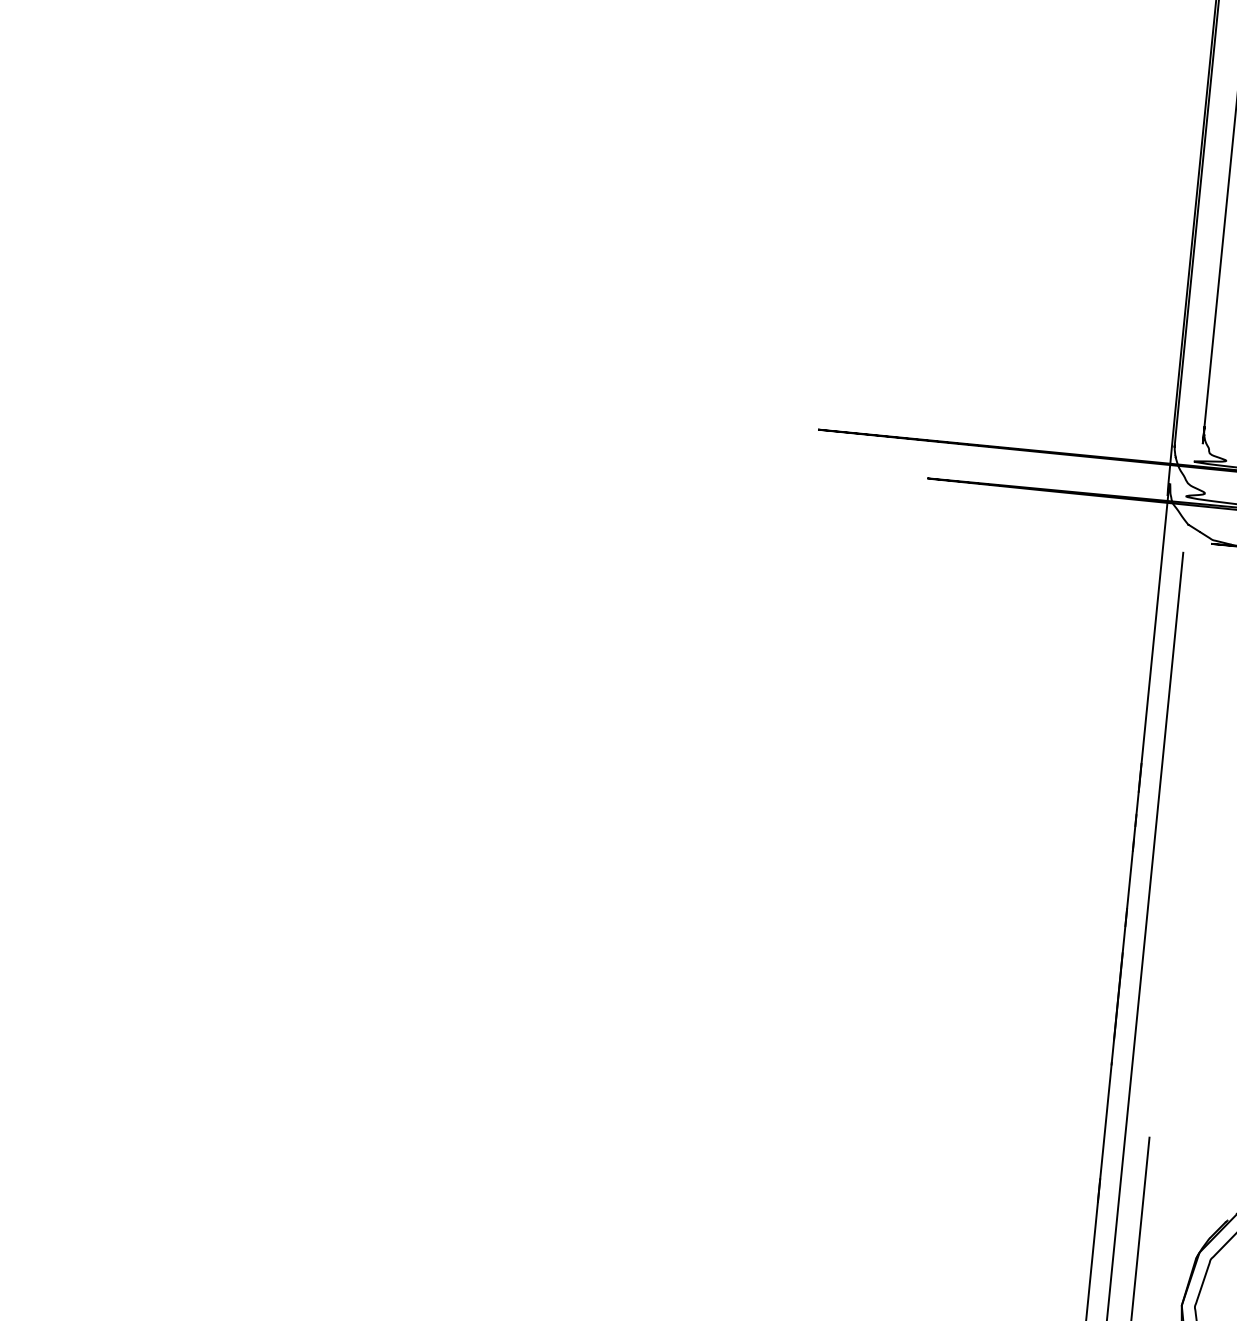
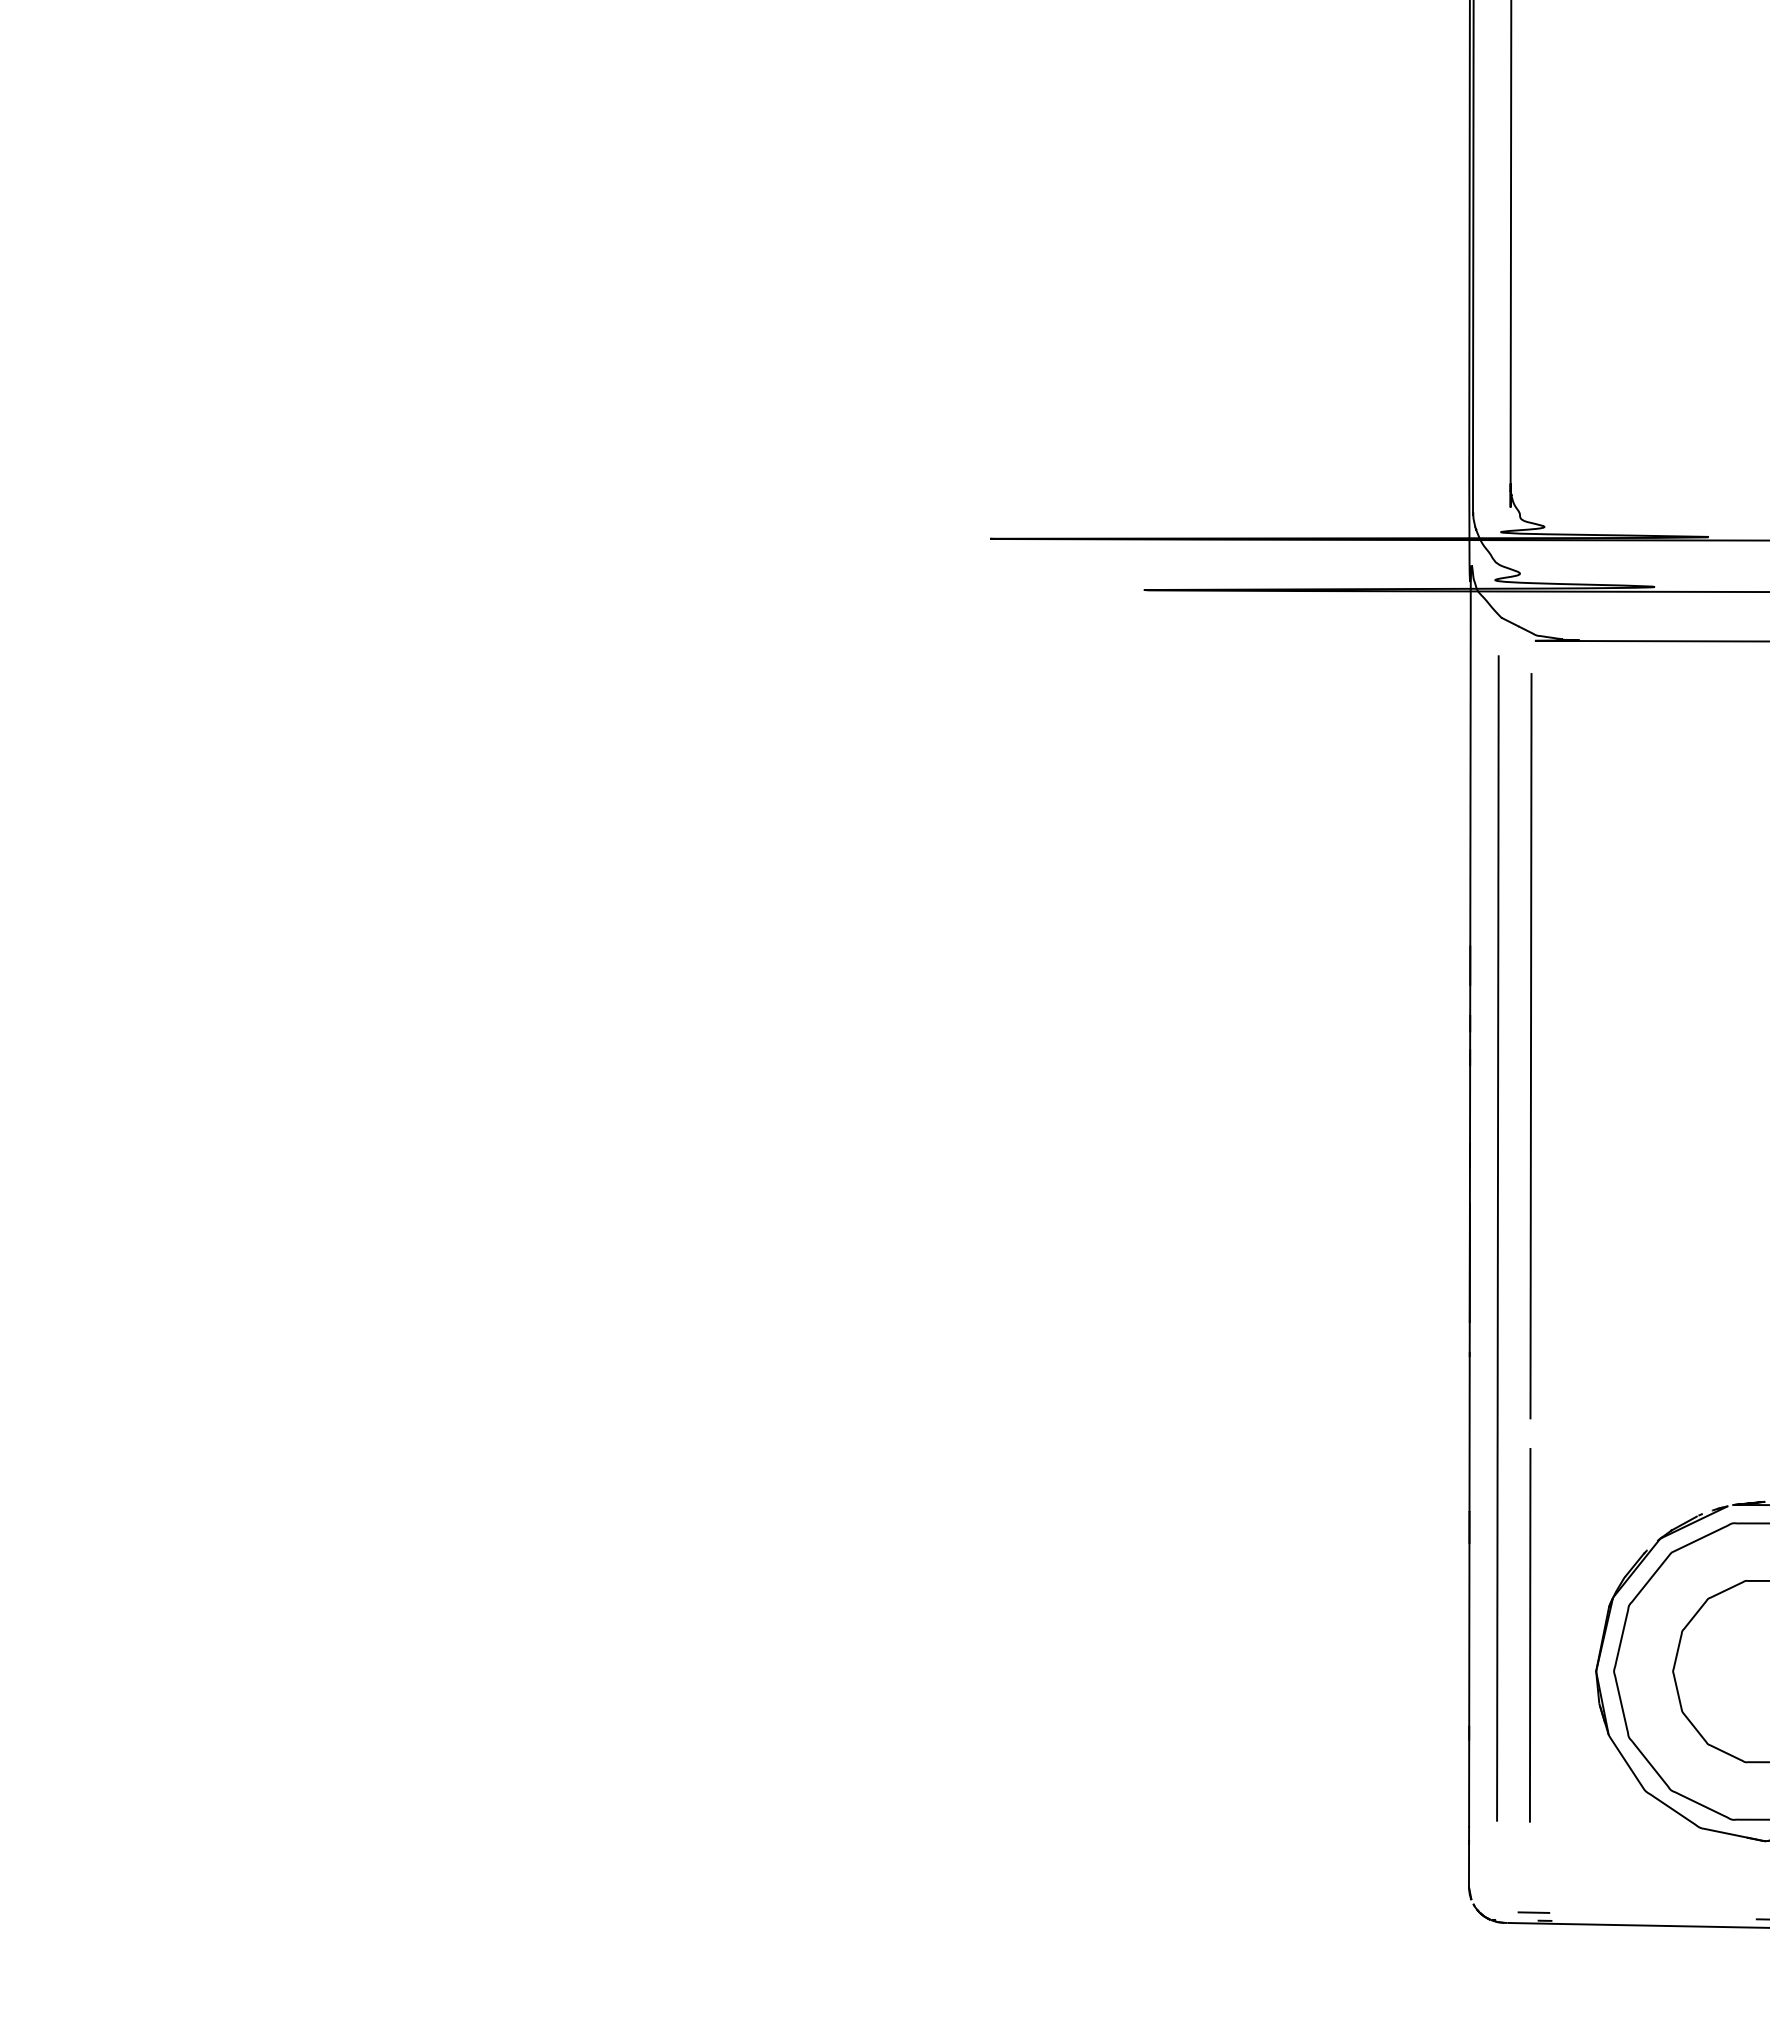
line: (1178, 841) -> (1530, 1046), added

